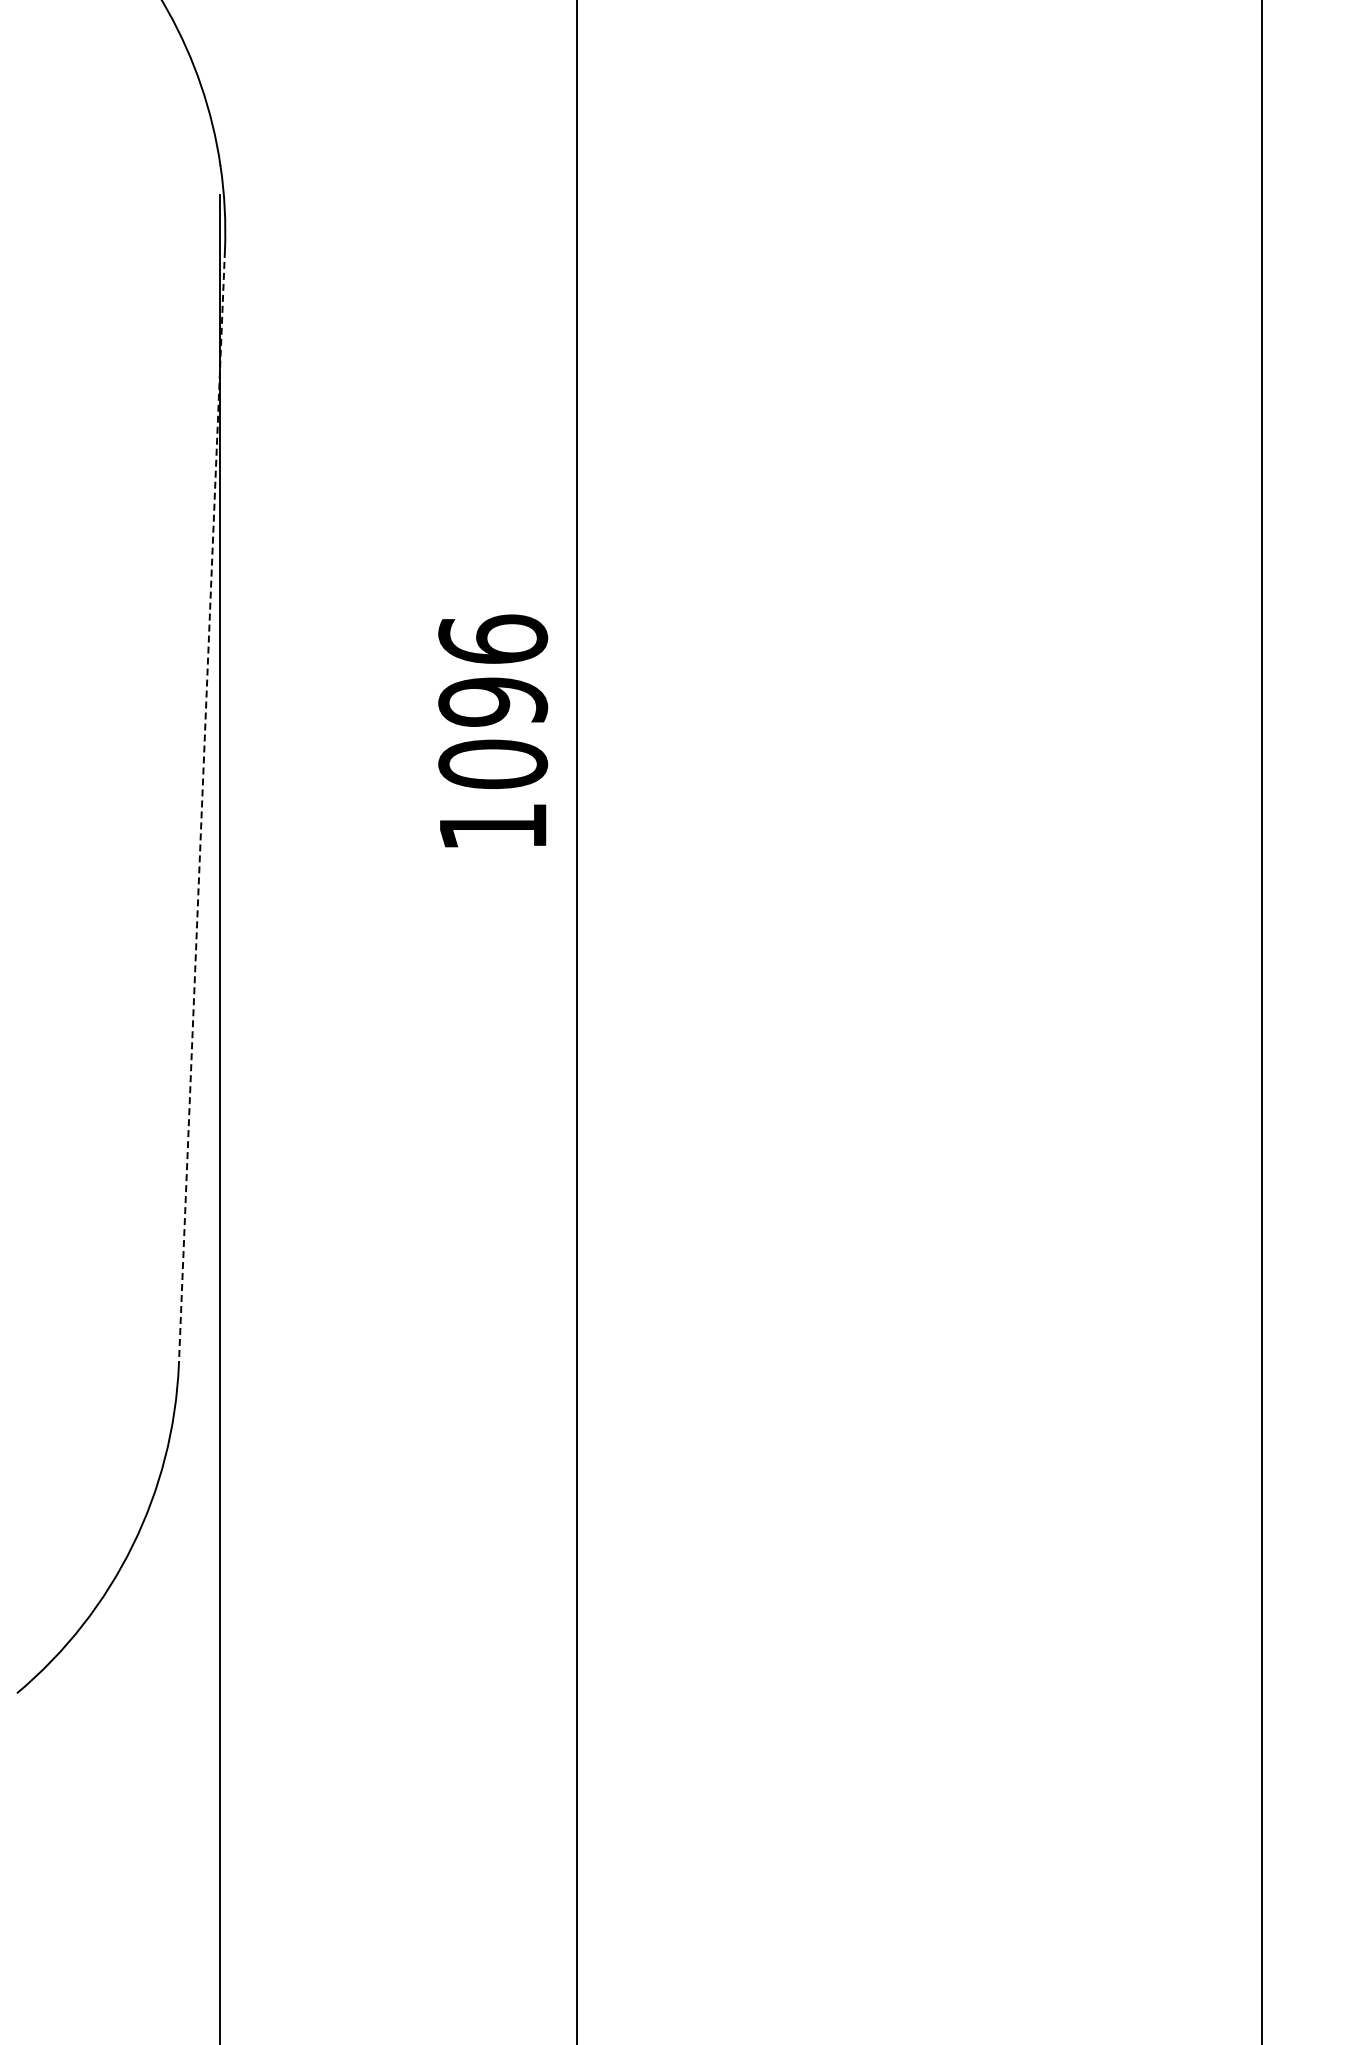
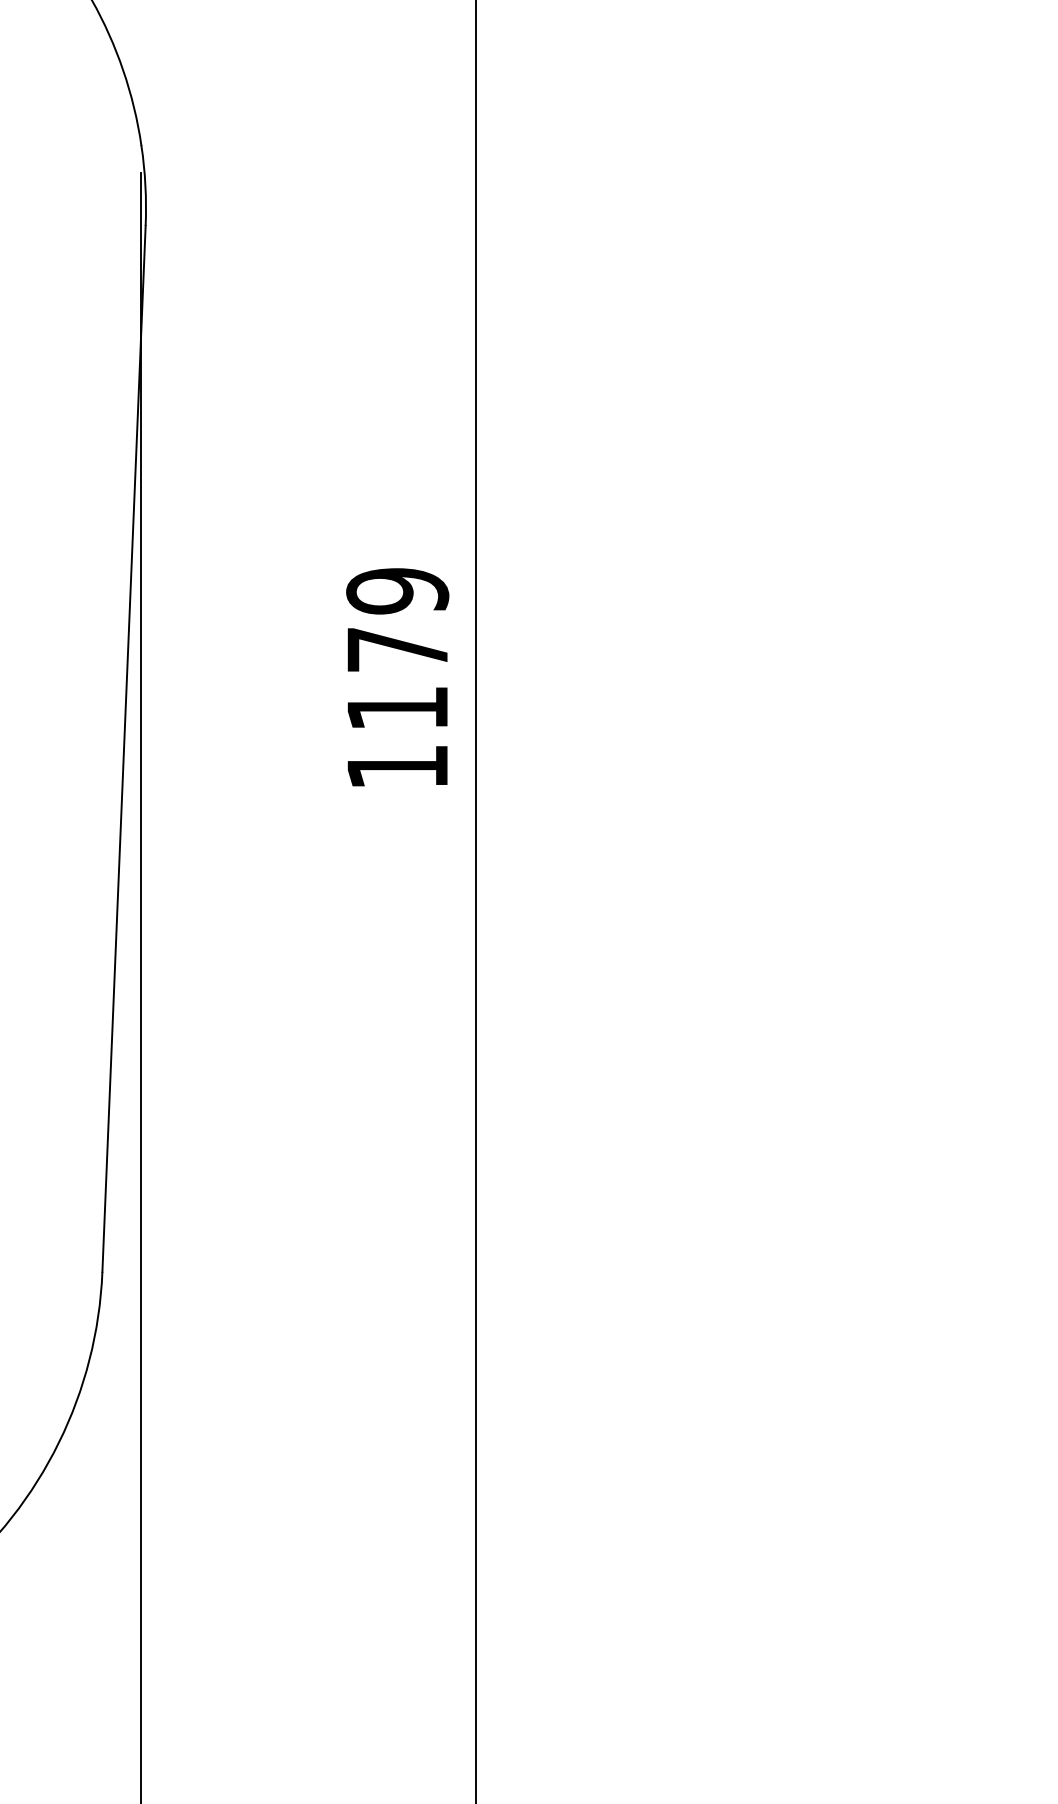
text: (493, 701) -> (398, 649), 1096 -> 1179
line: (201, 807) -> (123, 748), dashed -> solid

